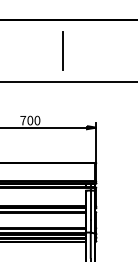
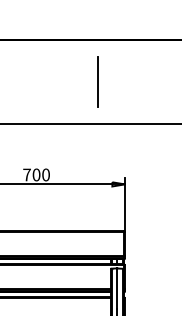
line: (62, 50) -> (96, 81), moved

